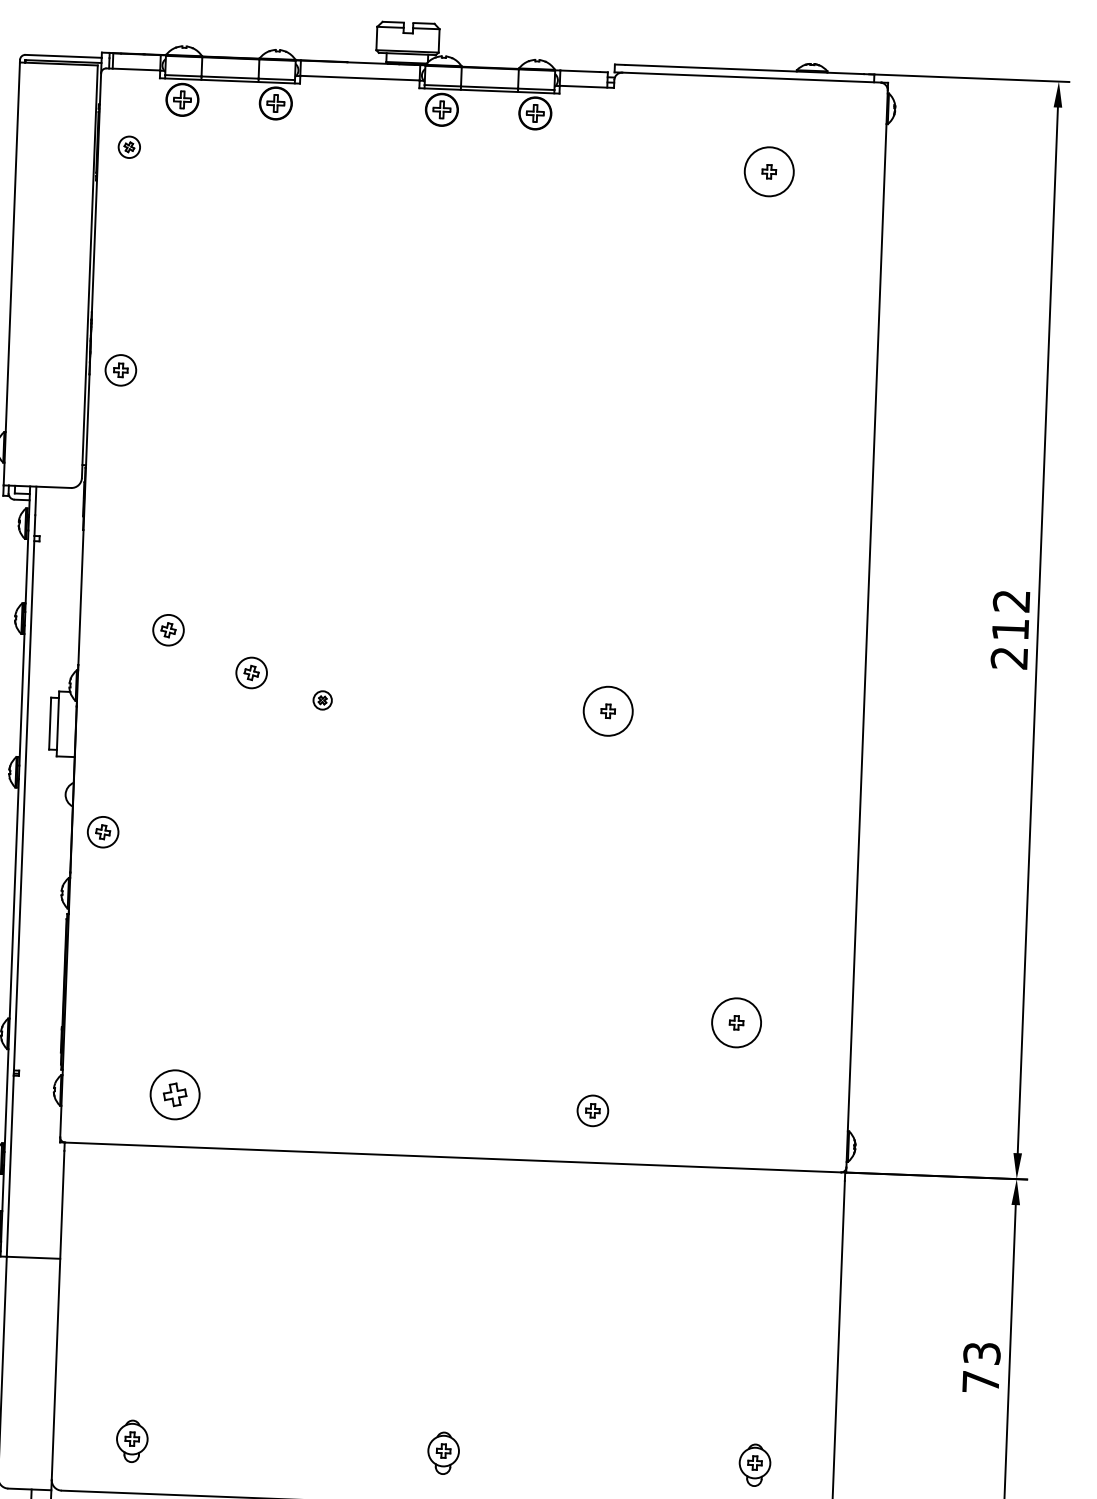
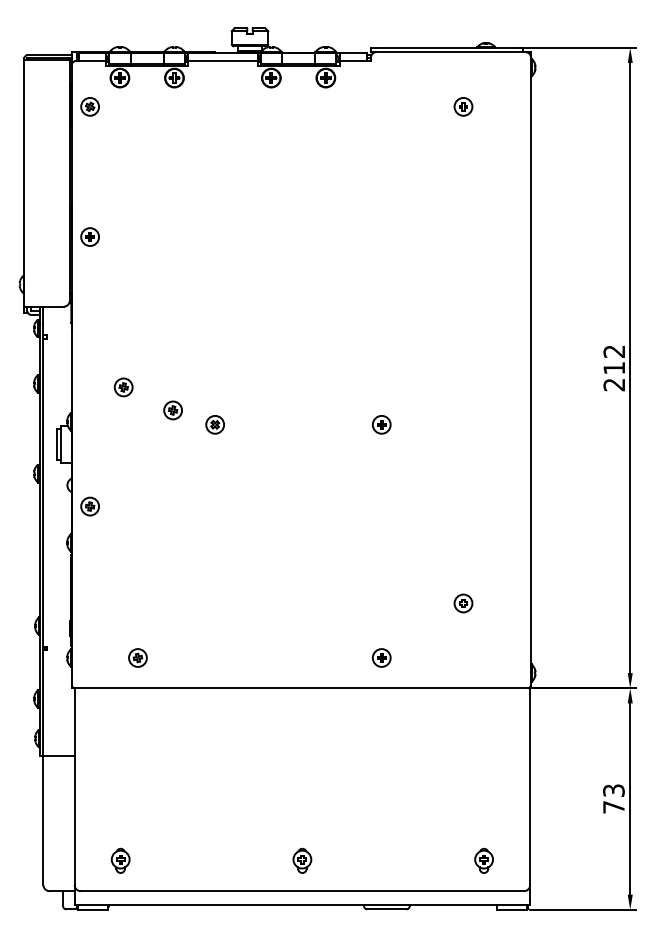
part: (128, 146) -> (89, 106), size x1.43
circle: (769, 171) -> (463, 106), size x0.62
part: (321, 699) -> (214, 424), size x1.67
circle: (607, 710) -> (381, 424), size x0.62
circle: (736, 1022) -> (463, 603), size x0.62
part: (174, 1093) -> (137, 657), size x0.62

